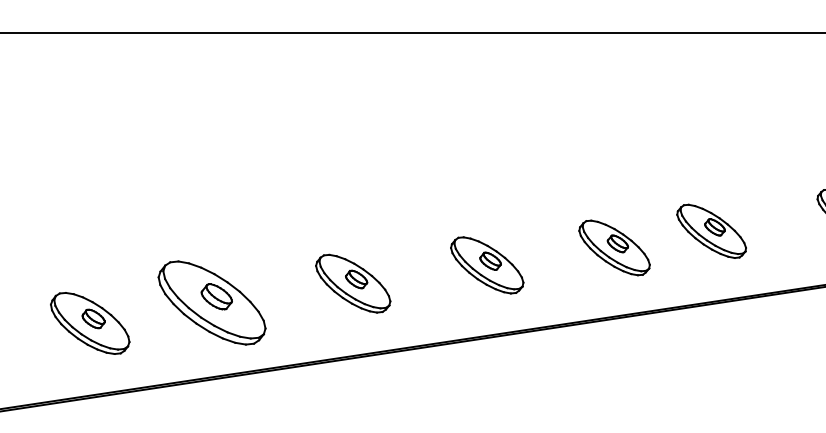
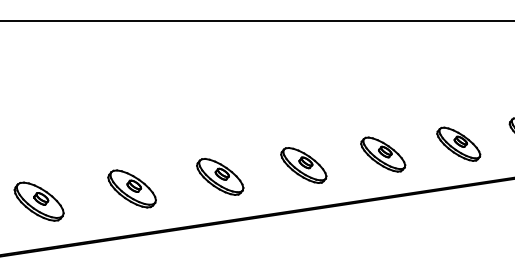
part: (711, 230) -> (458, 143), moved
part: (210, 302) -> (131, 188), size x0.71
part: (89, 323) -> (38, 201), moved

